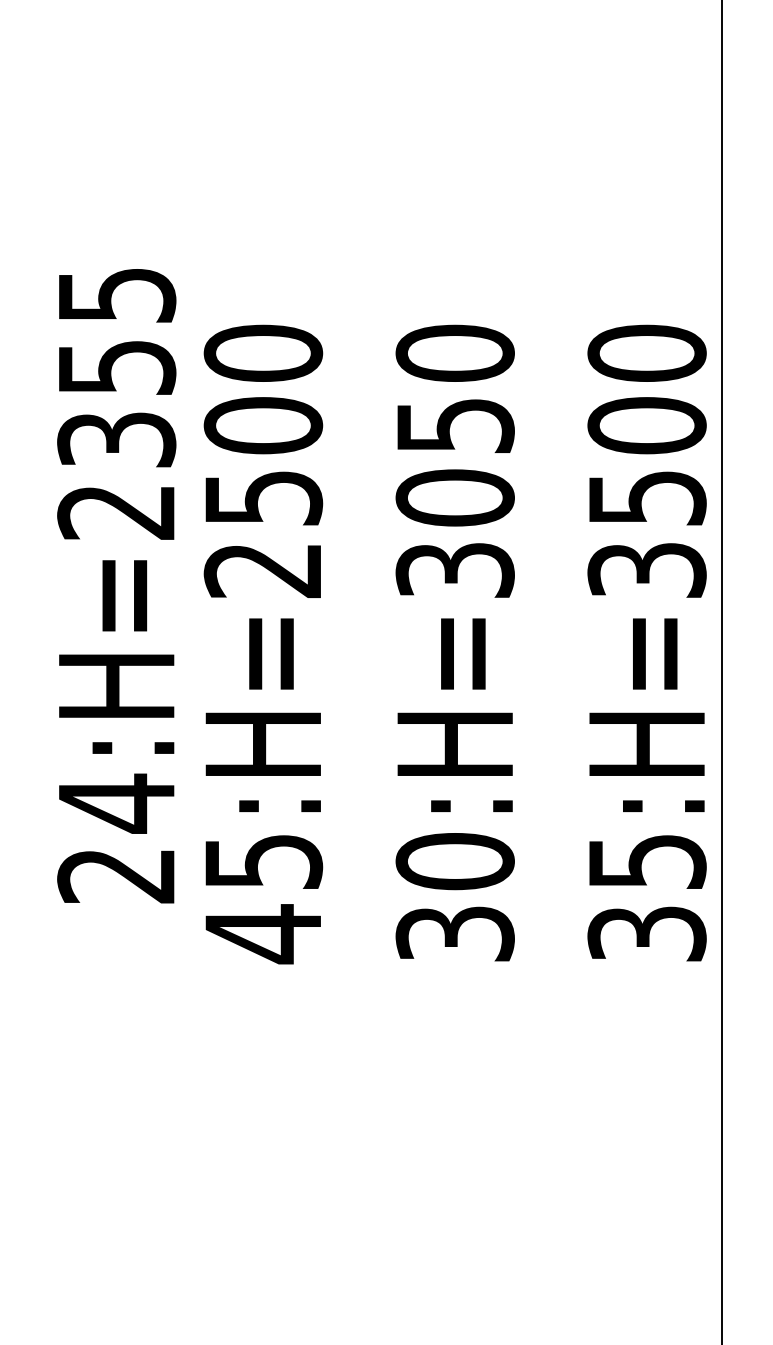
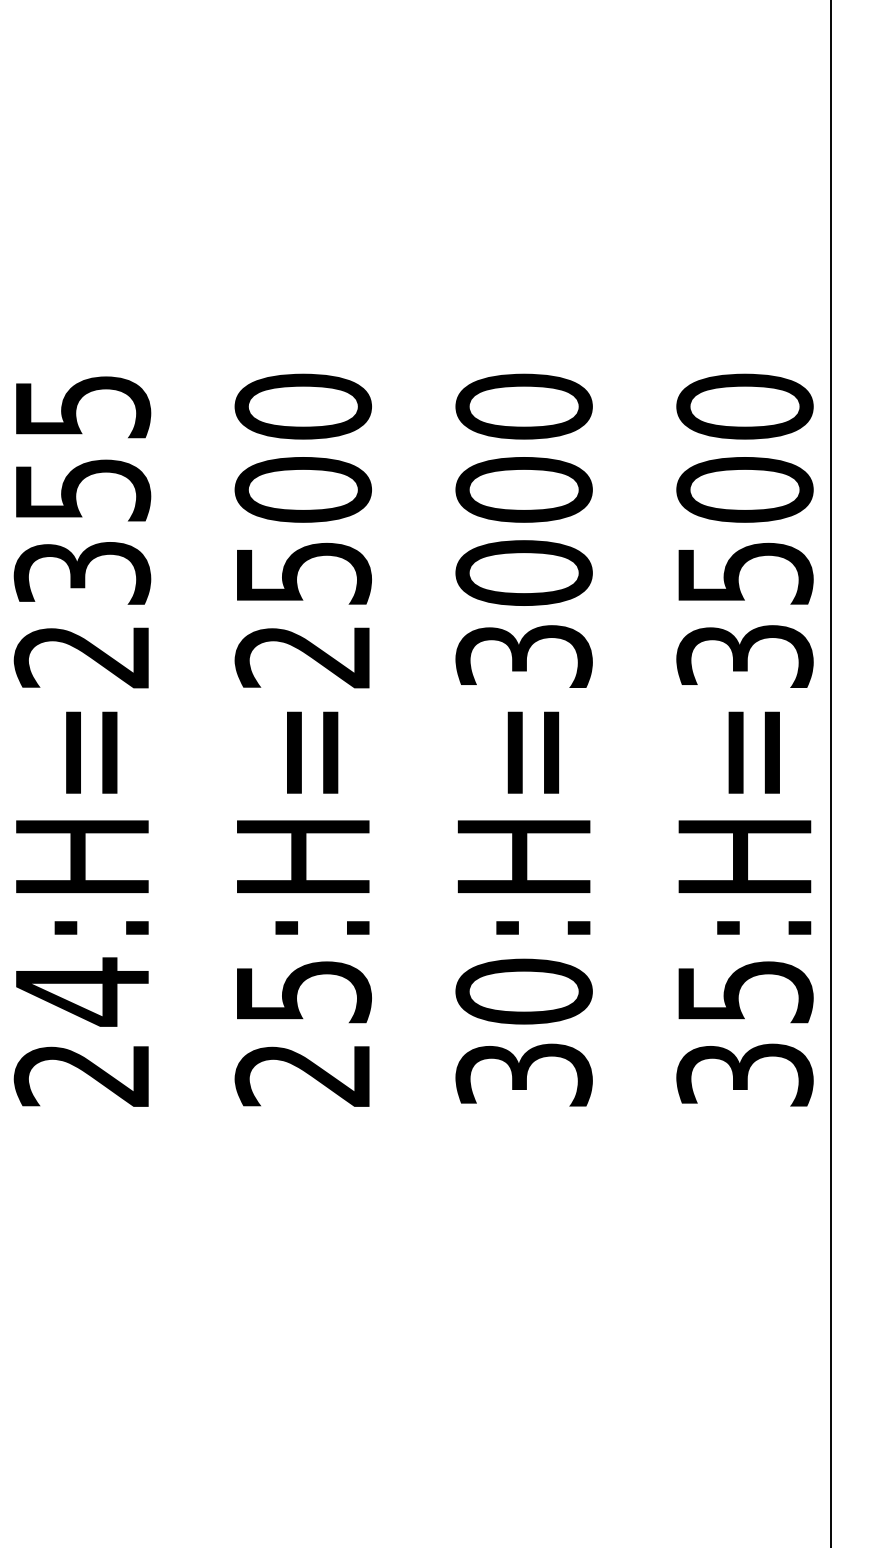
text: (454, 425) -> (523, 489), 30:H=3050 -> 30:H=3000
text: (116, 586) -> (82, 741), moved
text: (261, 933) -> (301, 1074), 45:H=2500 -> 25:H=2500

